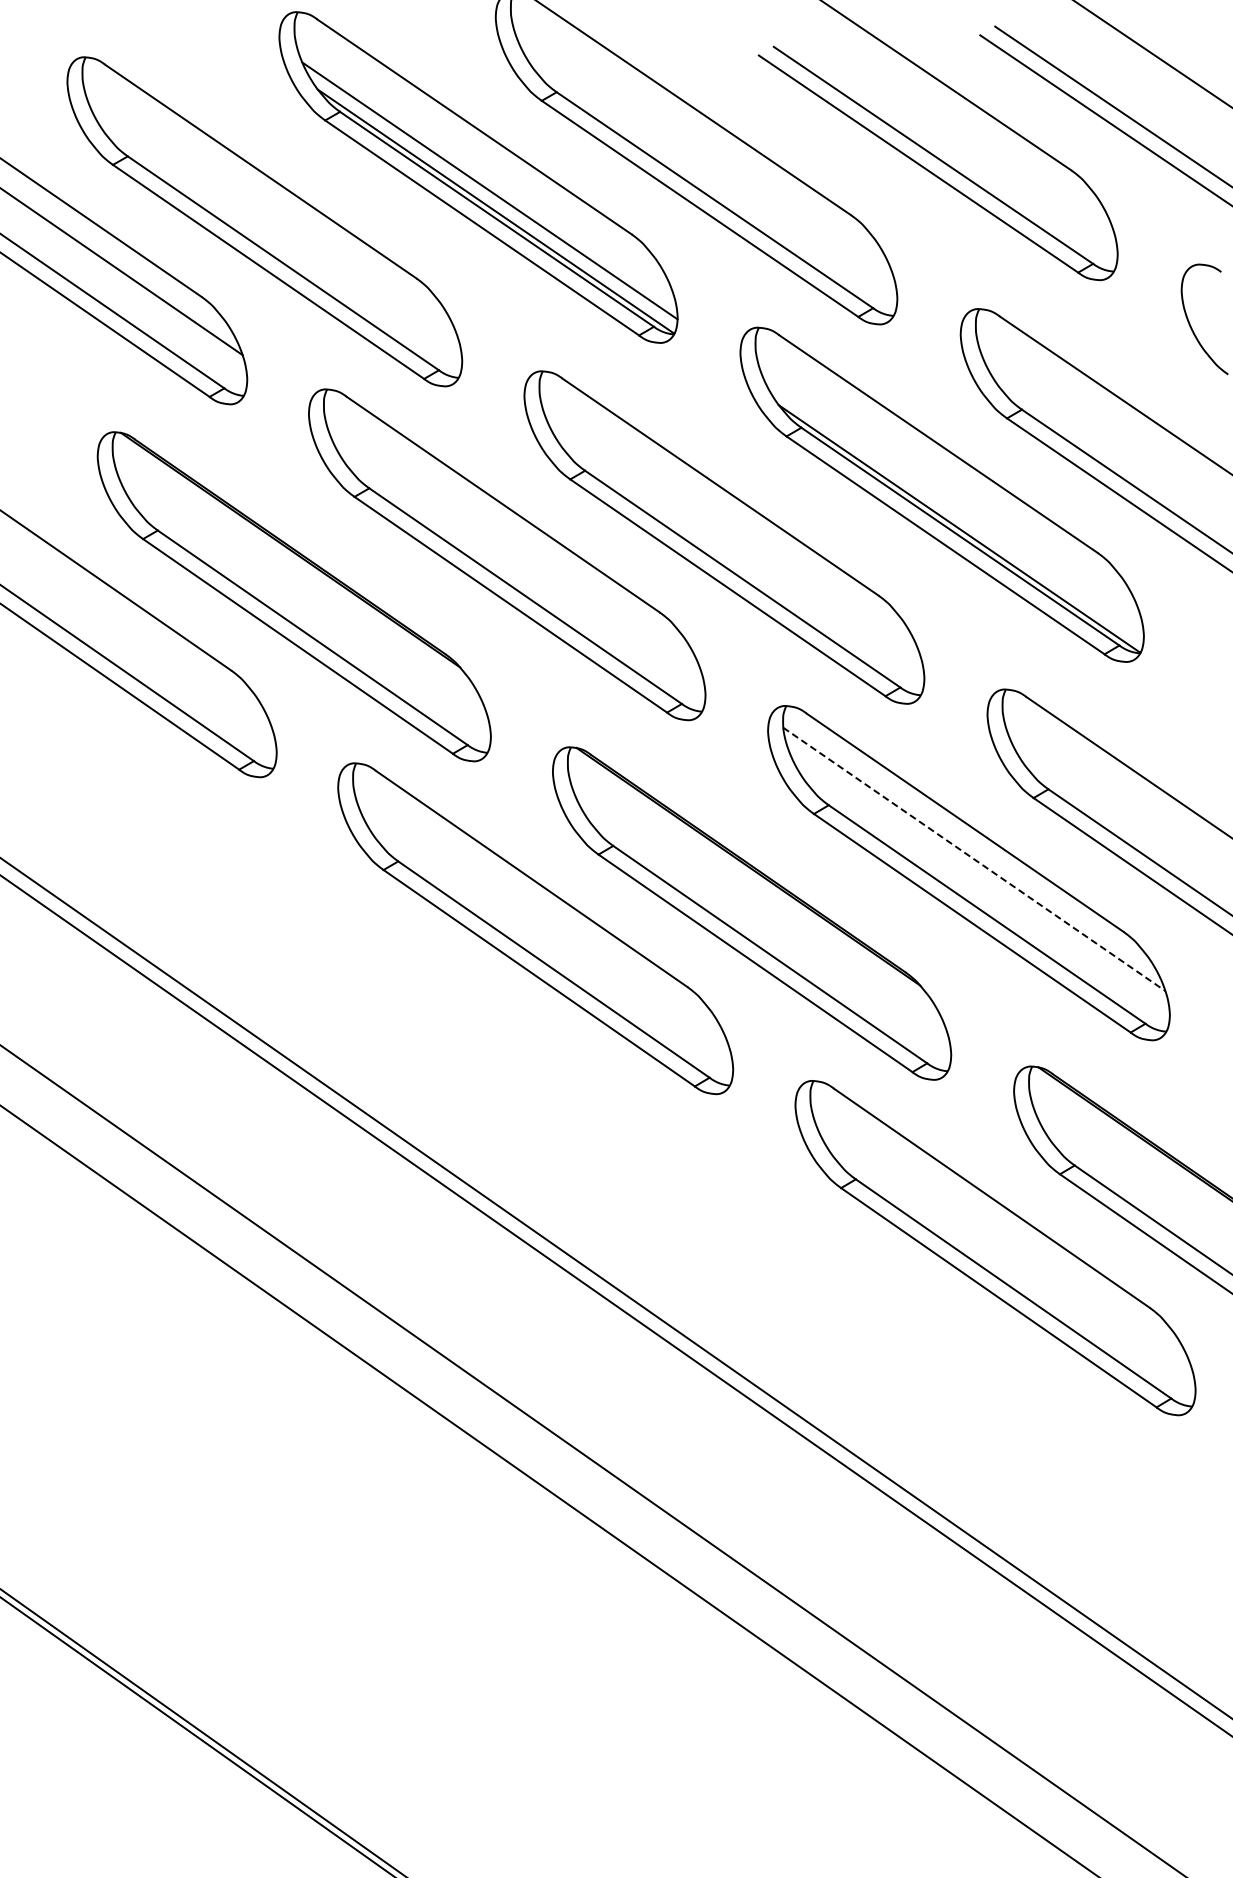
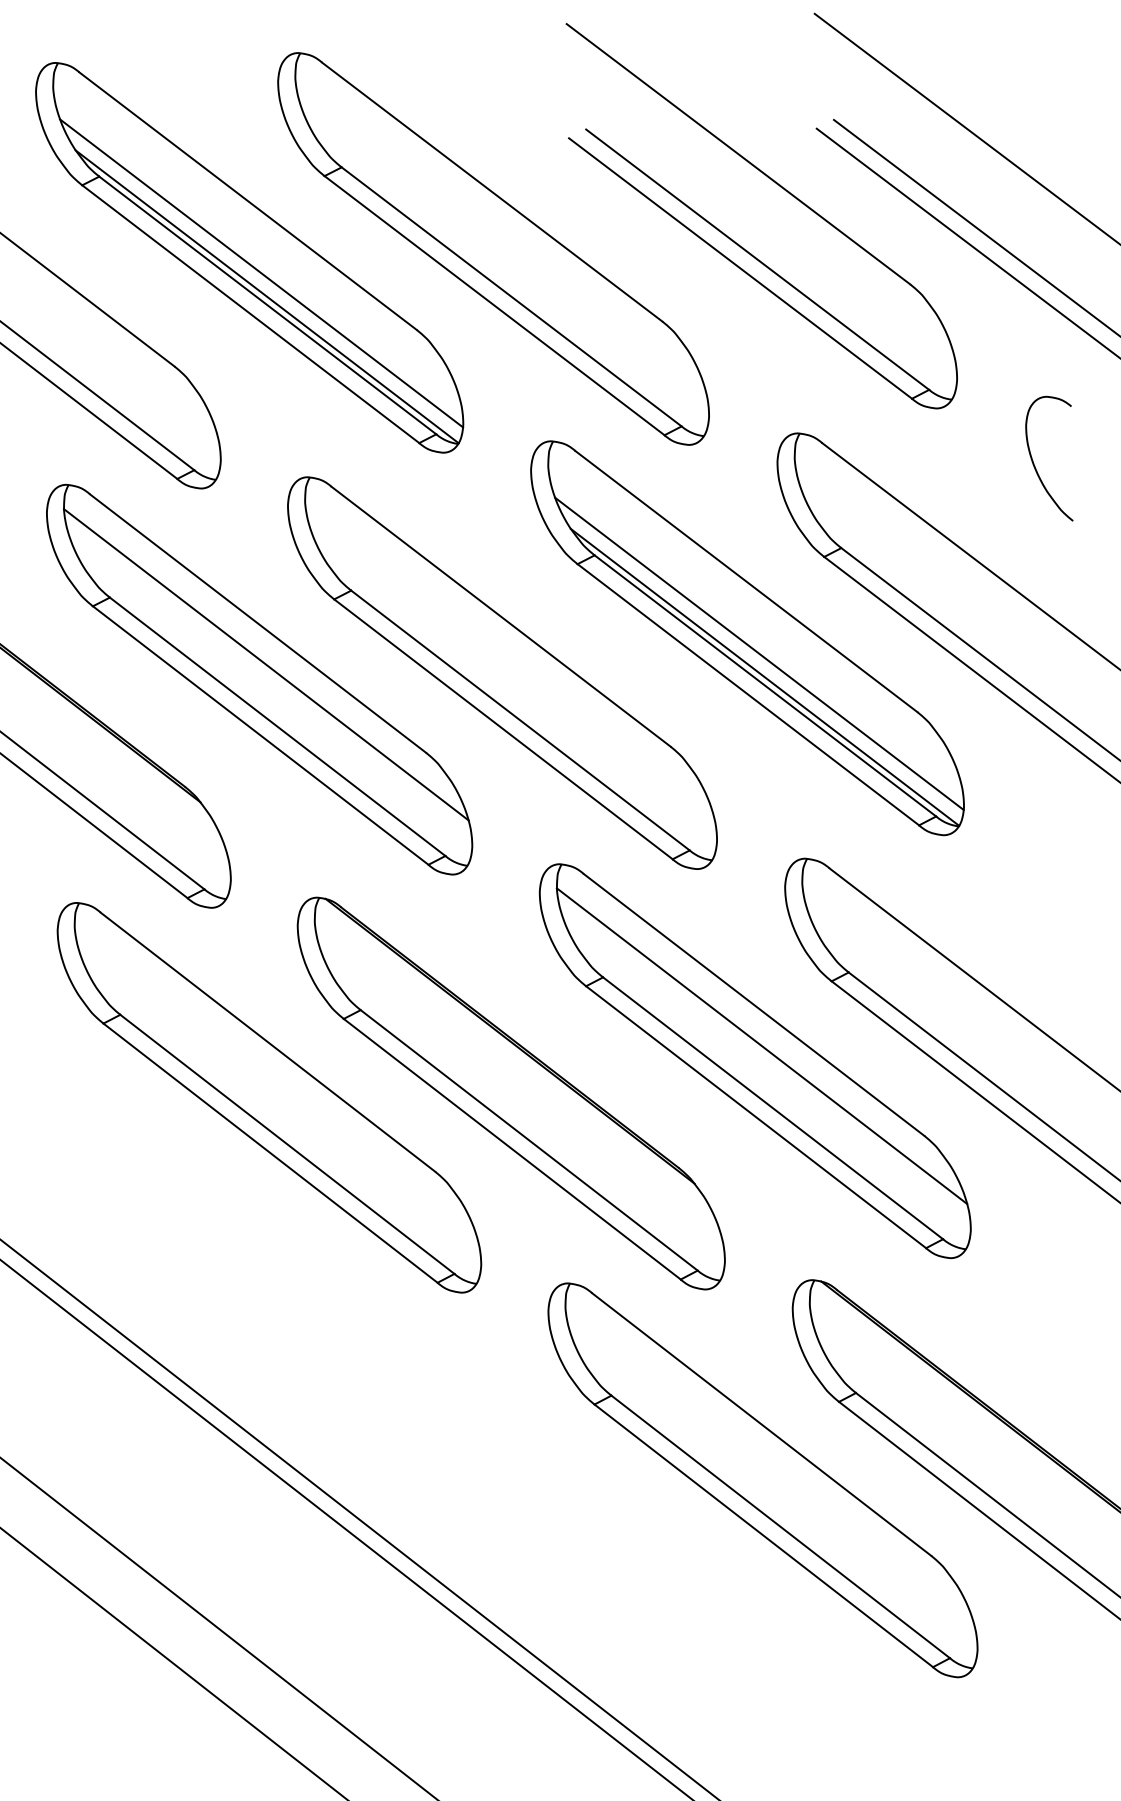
line: (953, 507) -> (759, 653), added
line: (512, 541) -> (266, 665), added
line: (974, 859) -> (762, 1046), dashed -> solid

